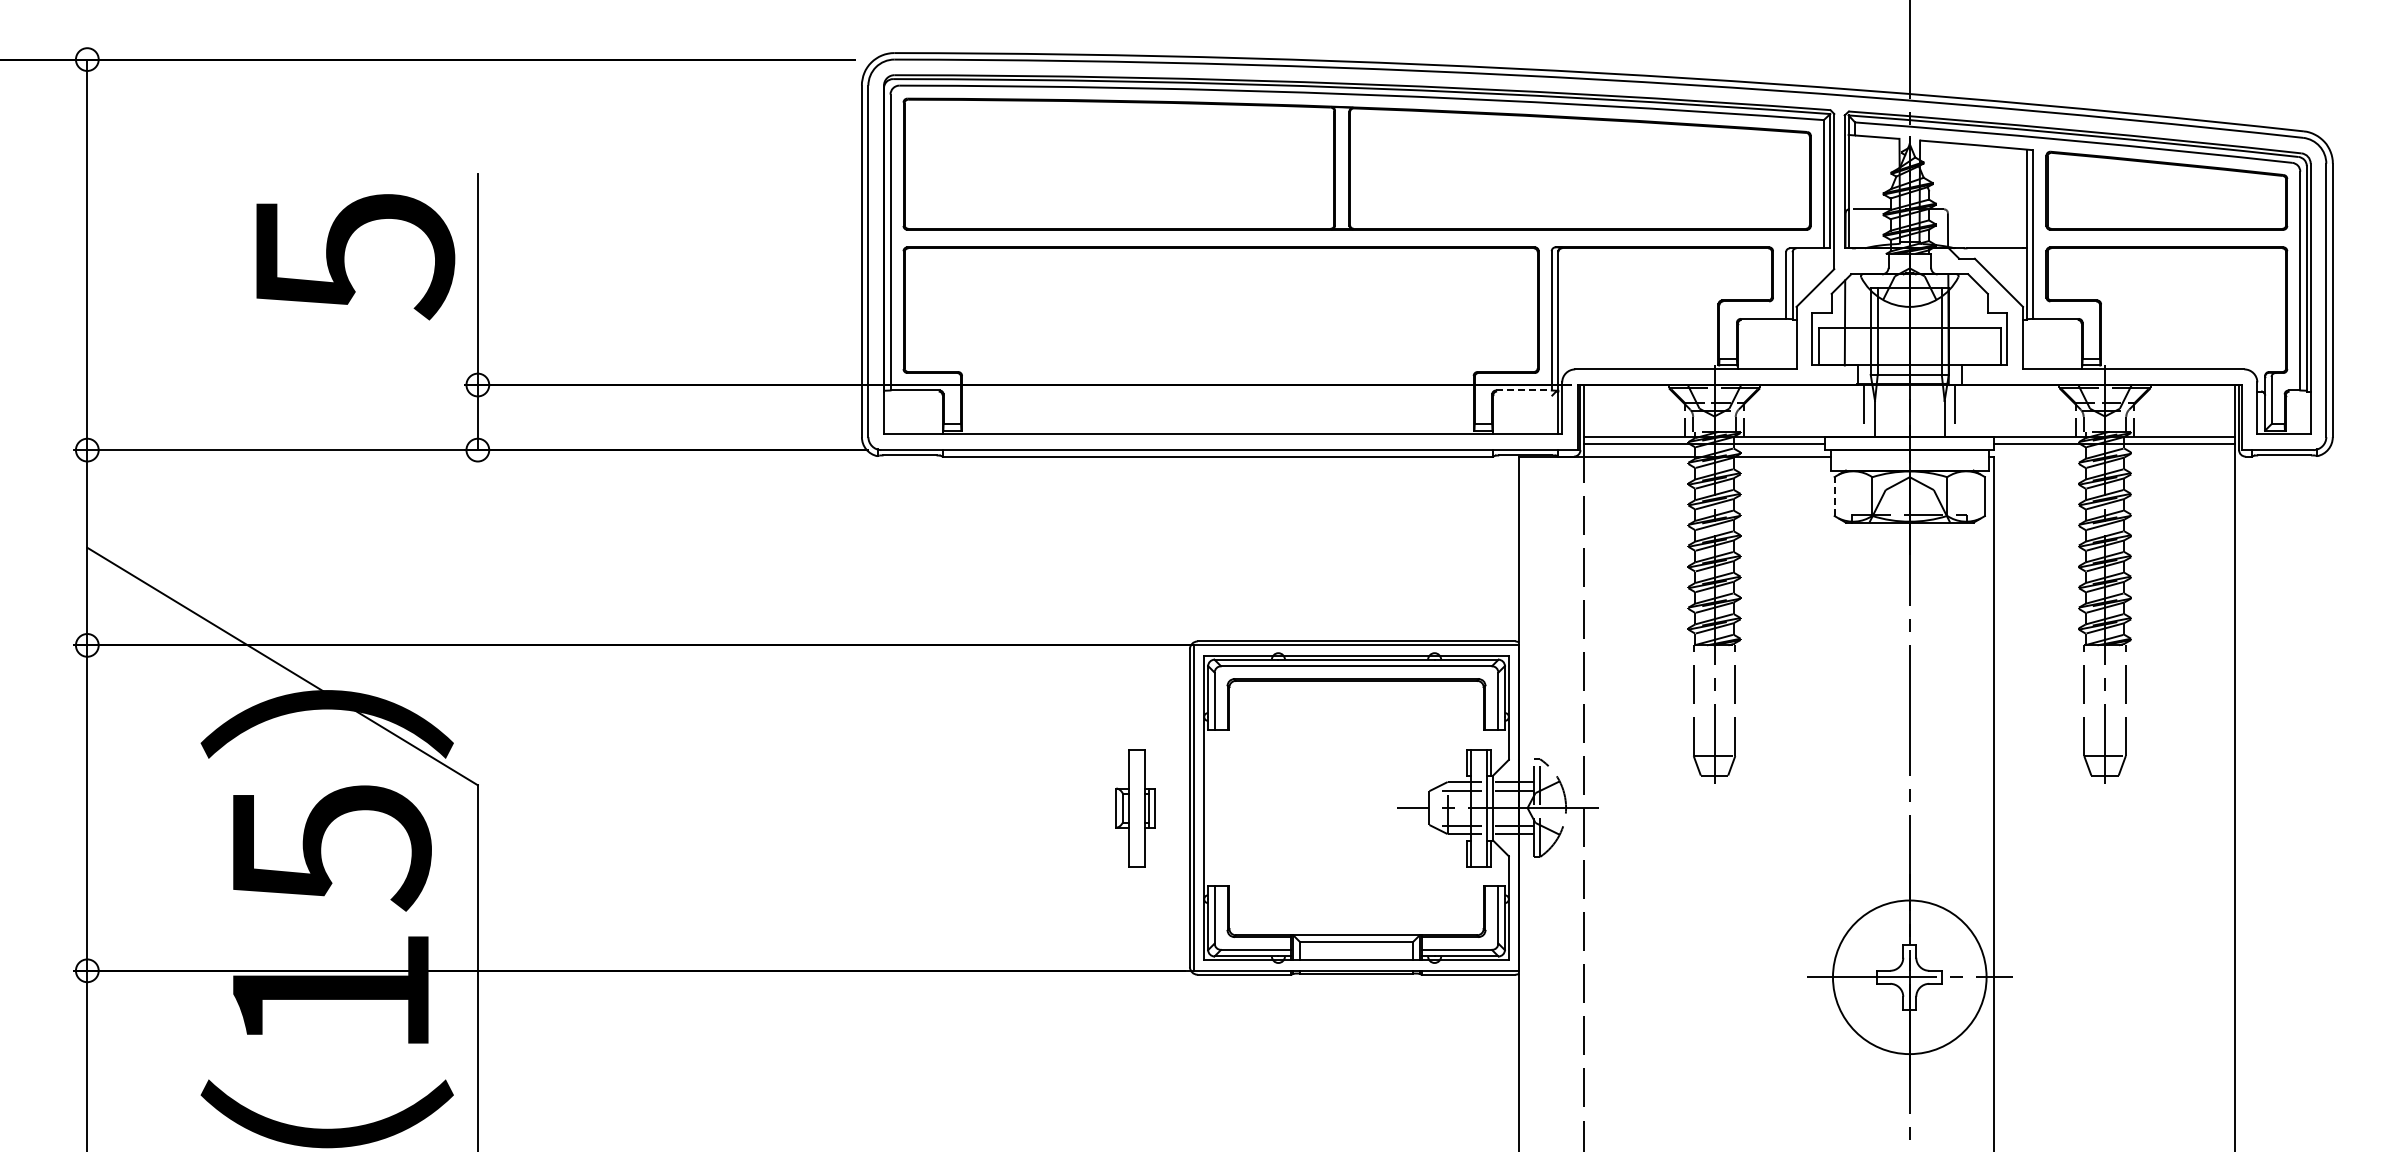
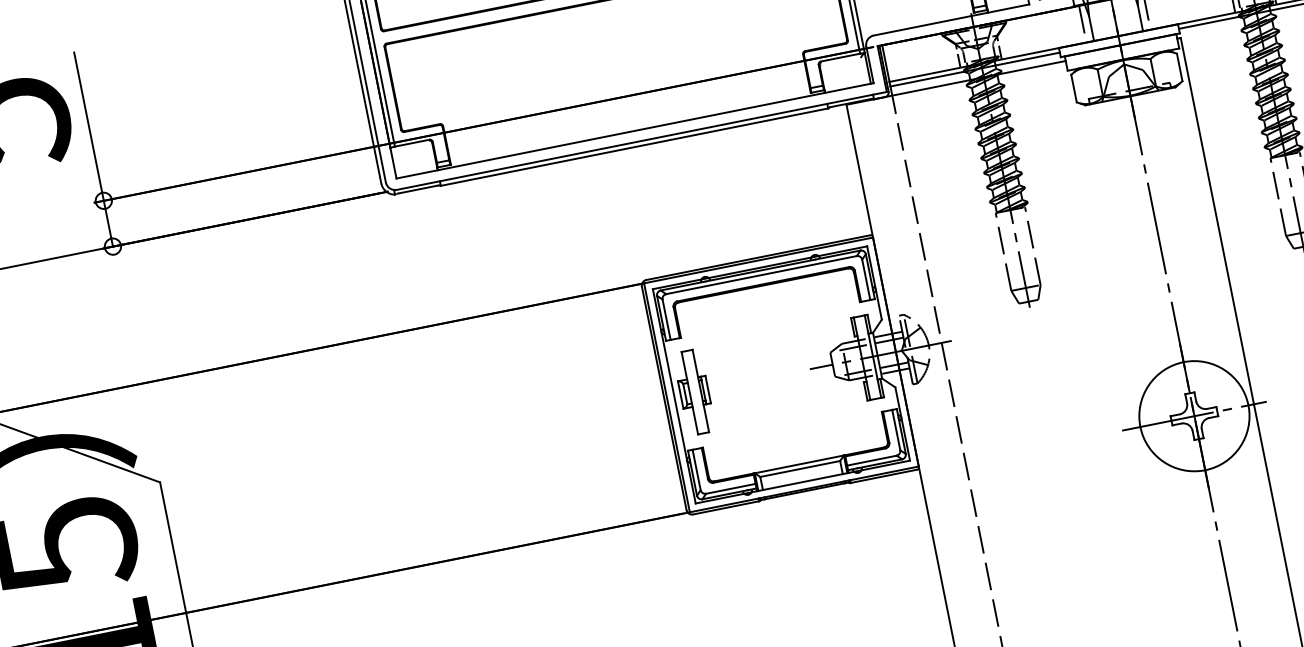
line: (1523, 390) -> (840, 57), dashed -> solid
line: (1834, 496) -> (1073, 88), dashed -> solid
part: (1135, 808) -> (694, 392), moved

